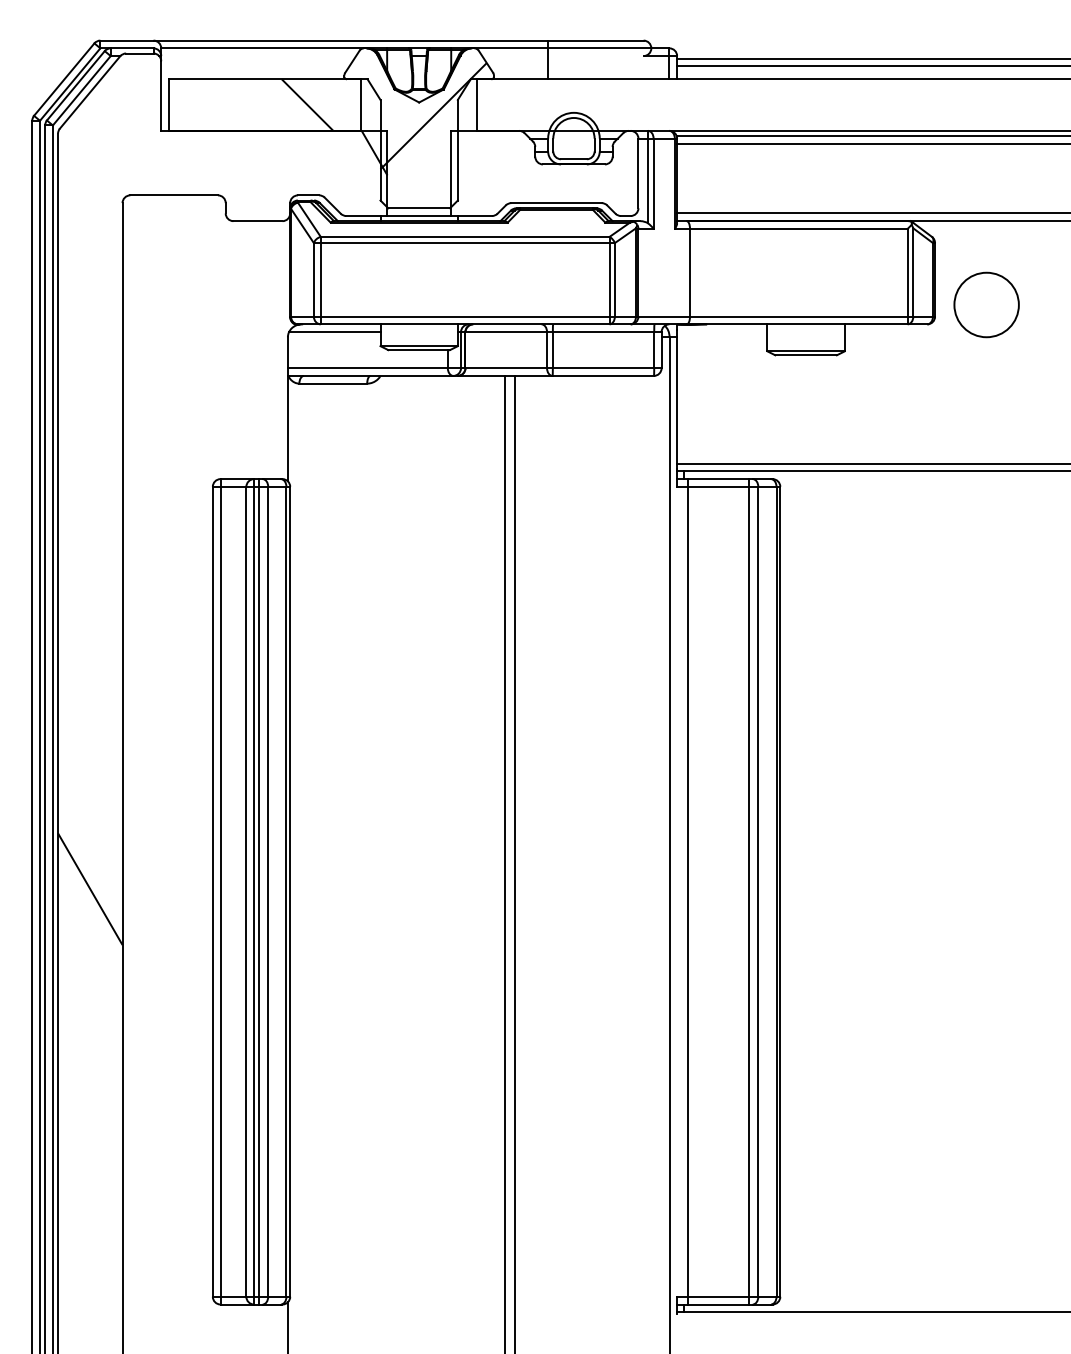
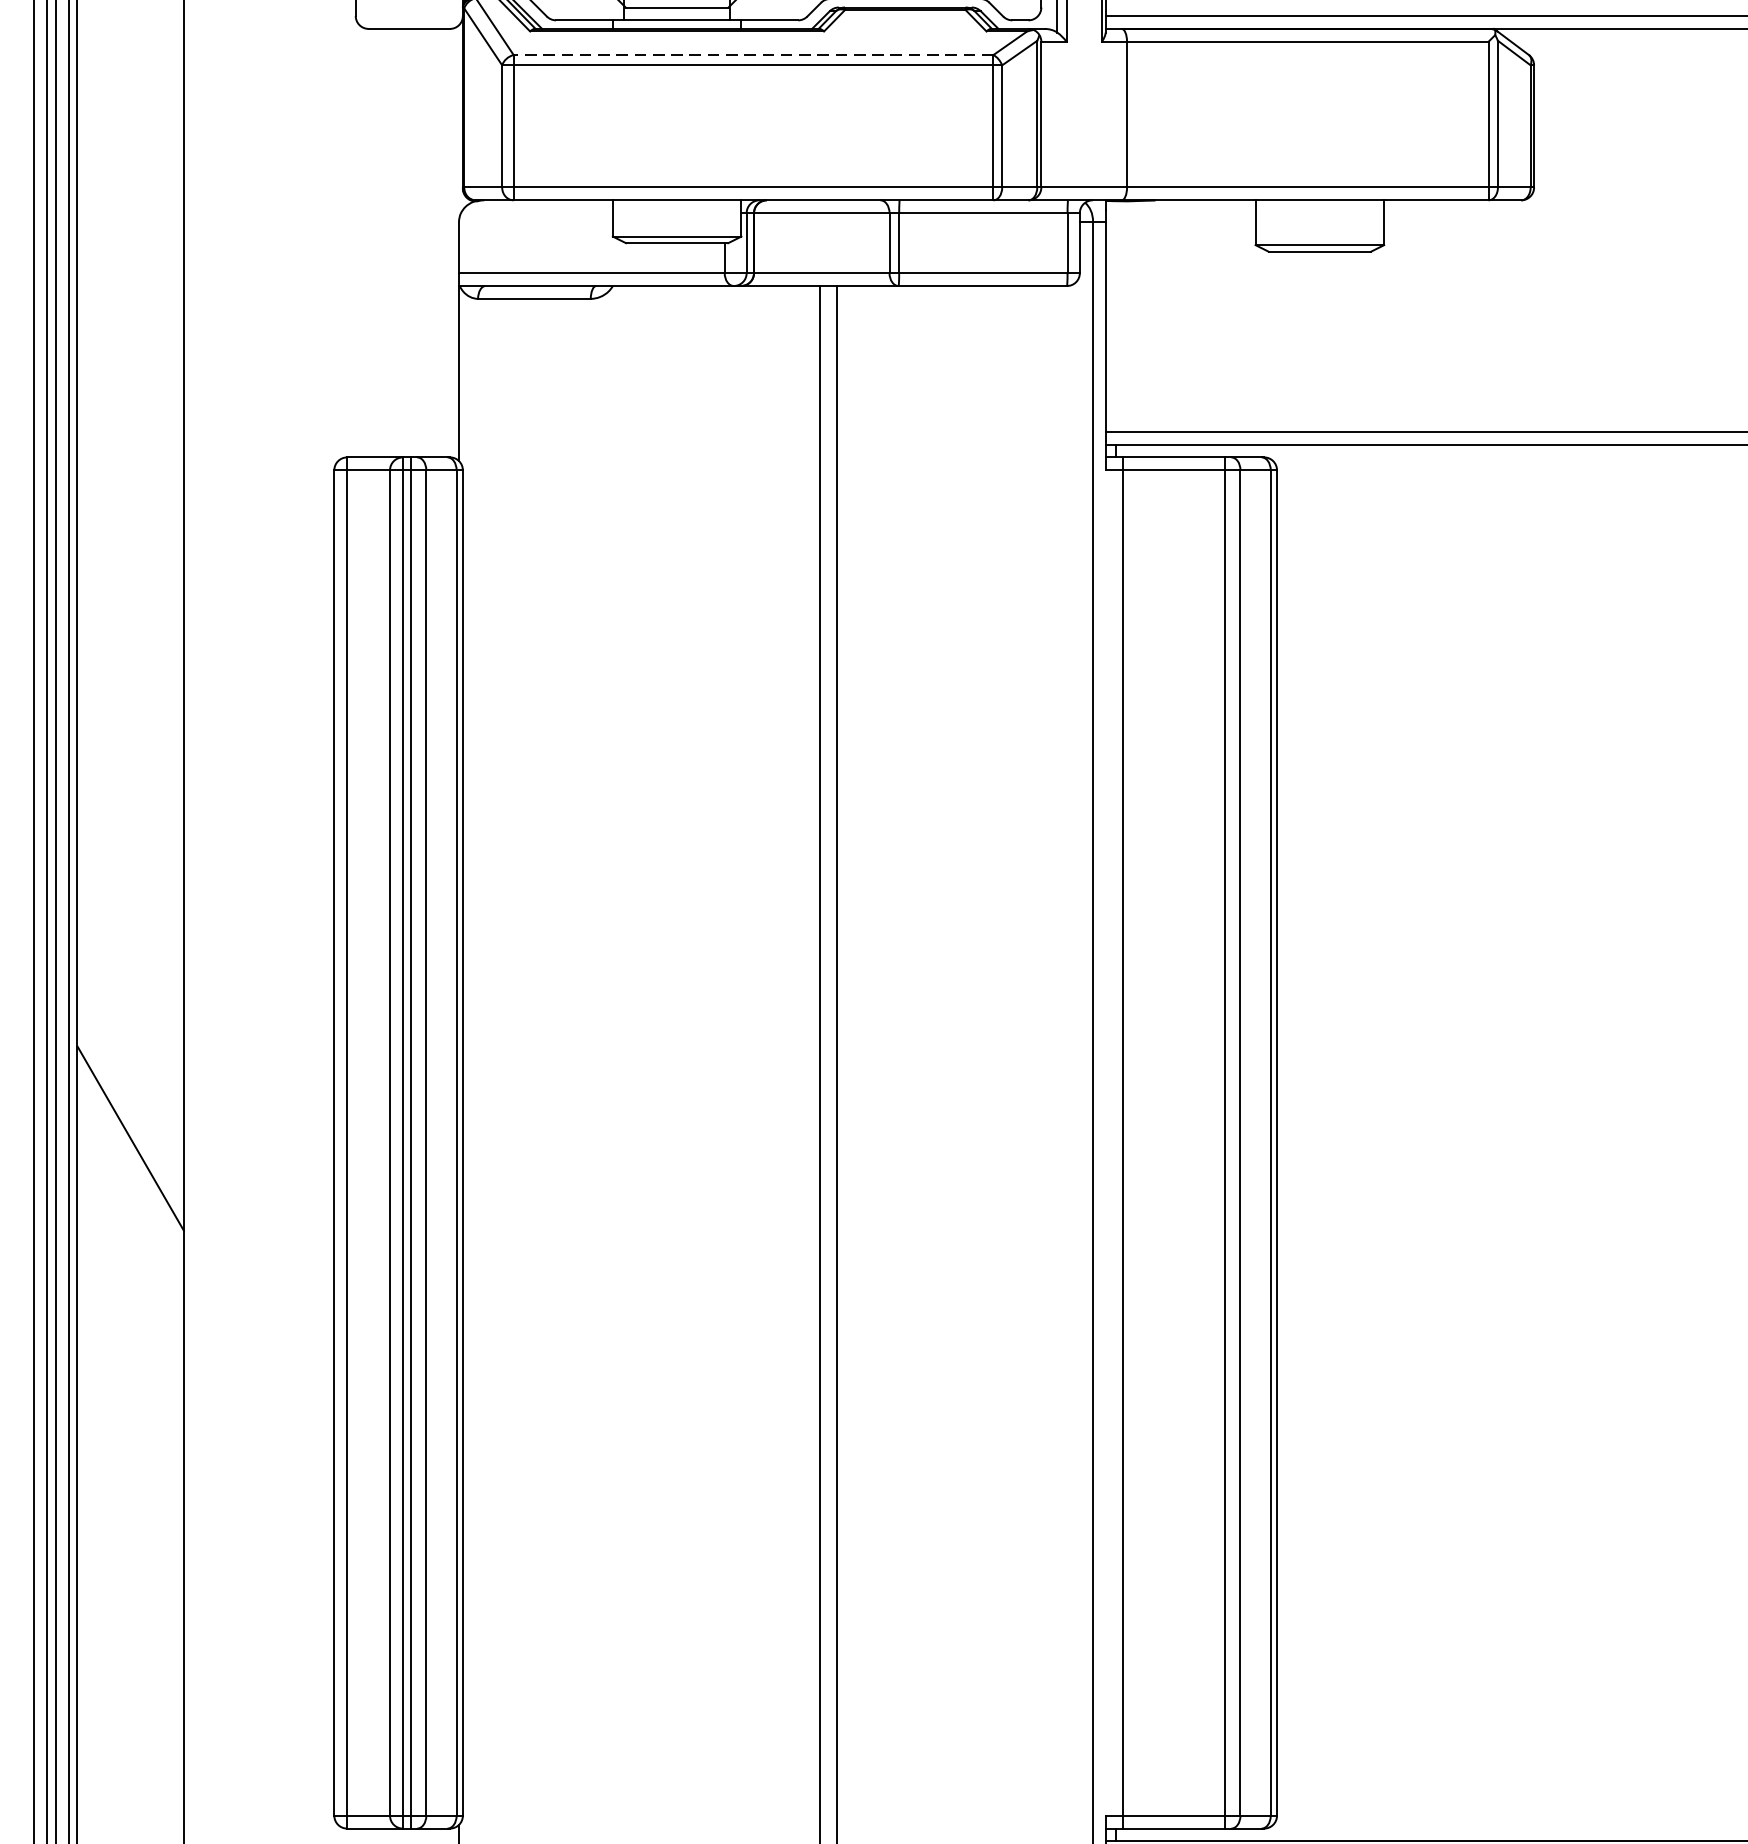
line: (464, 236) -> (752, 54), solid -> dashed
circle: (986, 304) -> (1619, 167), removed
line: (334, 332) -> (536, 213), removed

